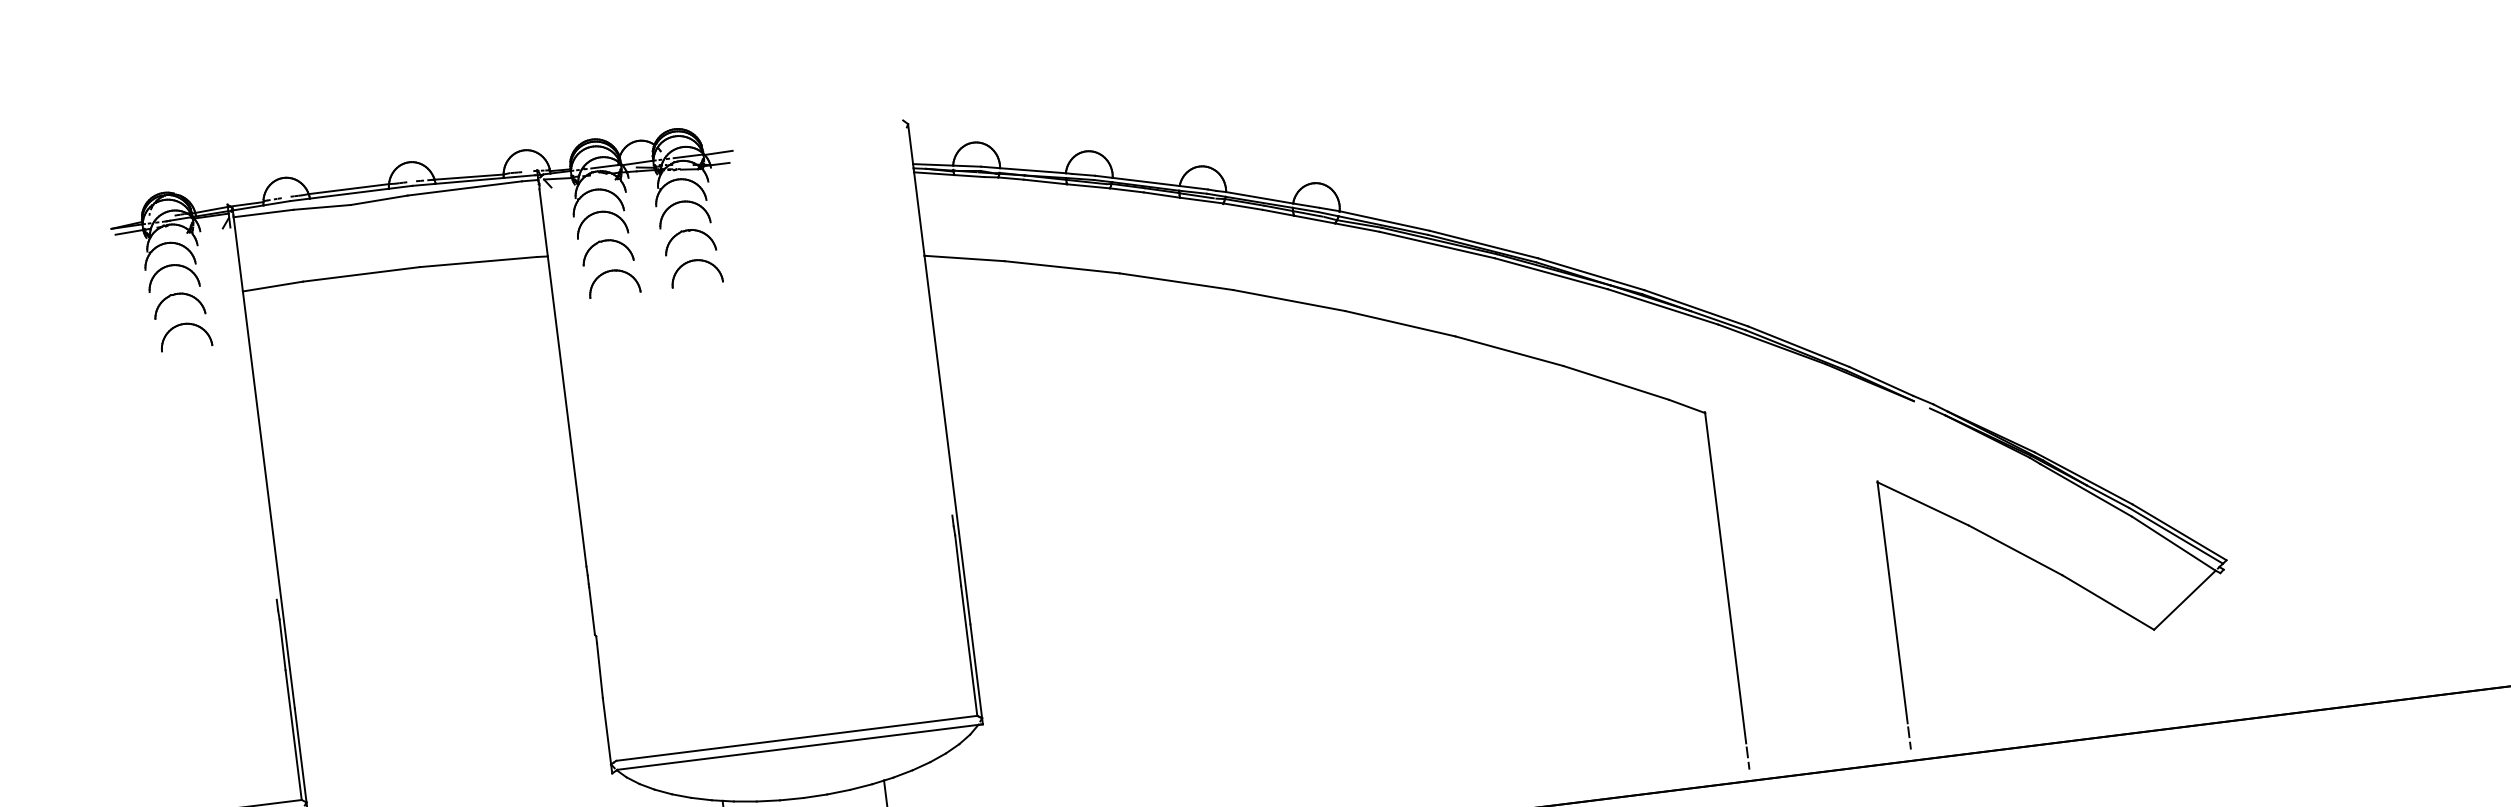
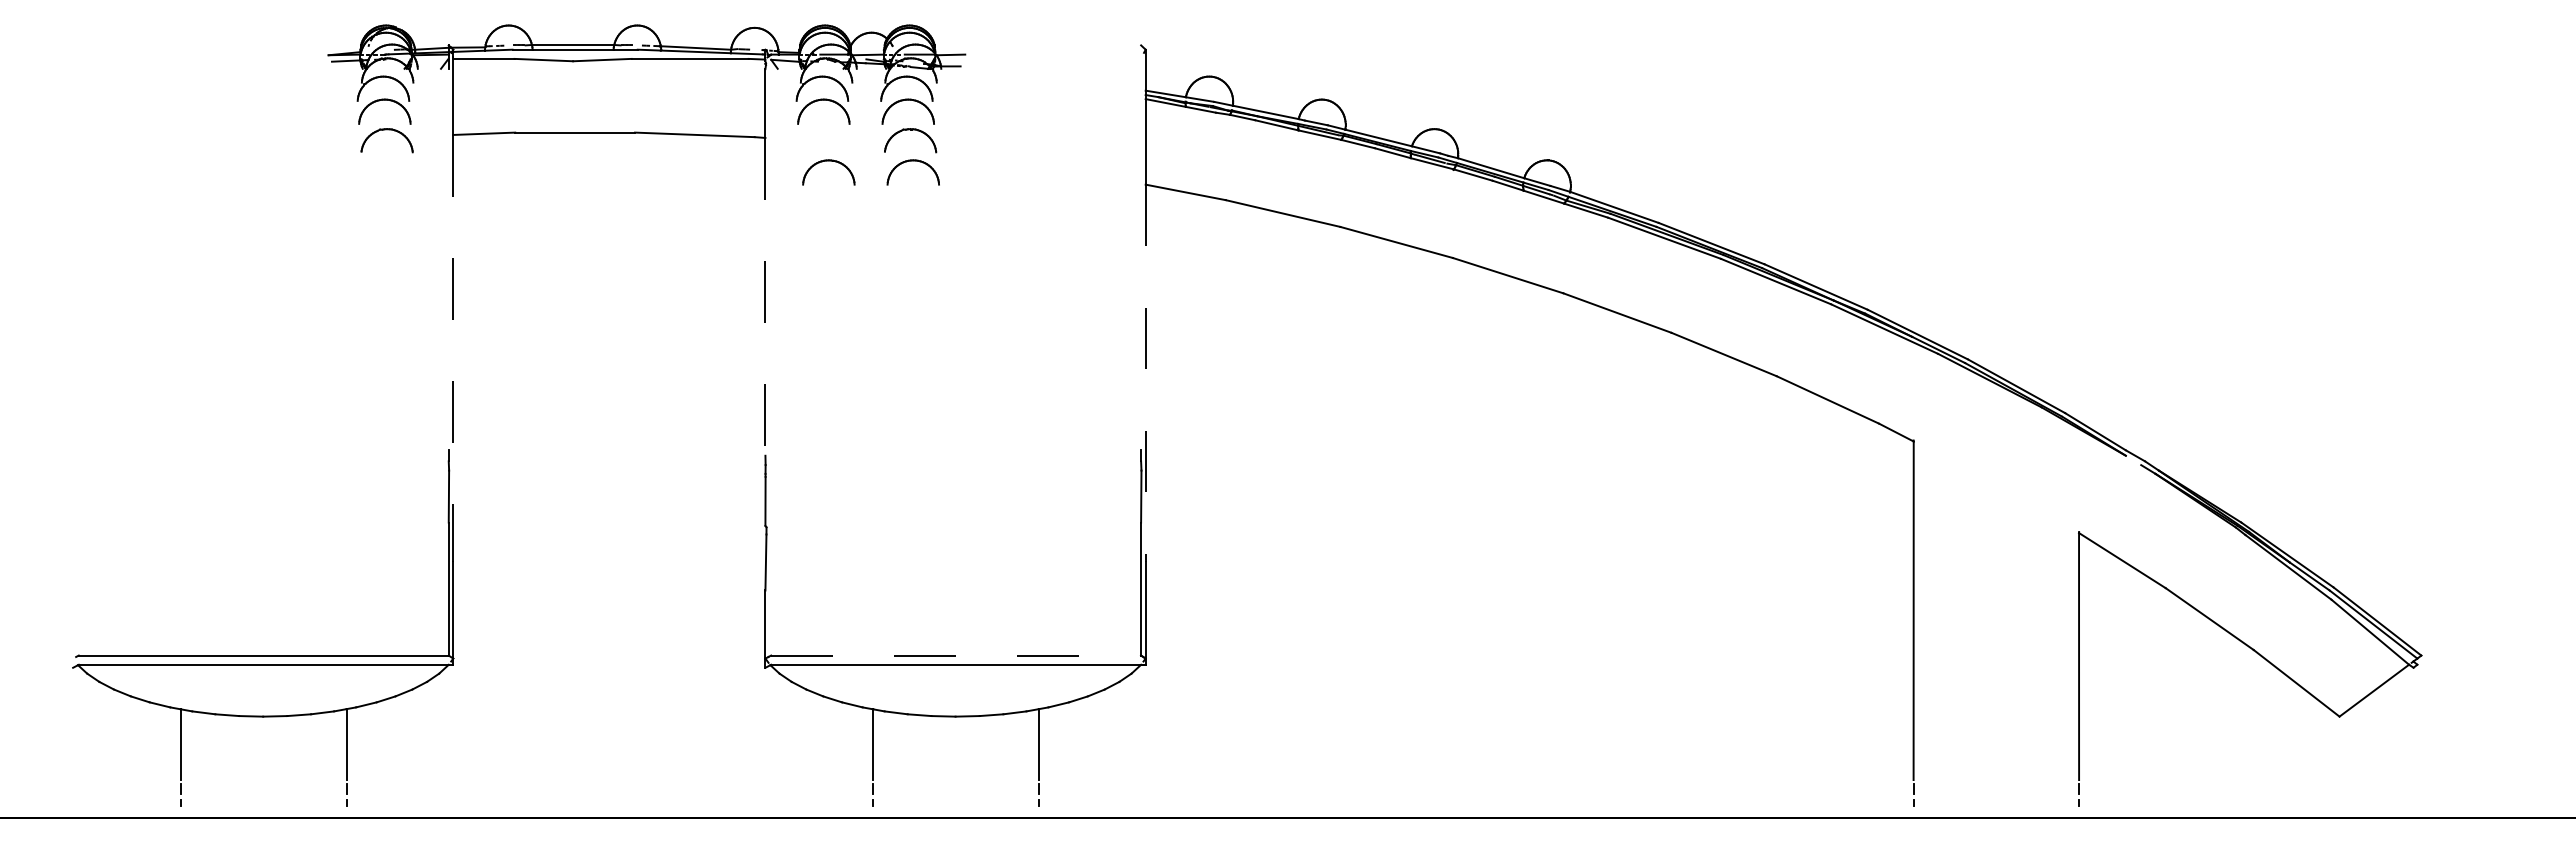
part: (605, 241) -> (825, 130), removed
part: (183, 325) -> (389, 161), removed
line: (567, 411) -> (765, 296), solid -> dashed
line: (947, 440) -> (1145, 373), solid -> dashed
line: (269, 499) -> (453, 348), solid -> dashed
line: (797, 738) -> (956, 655), solid -> dashed

